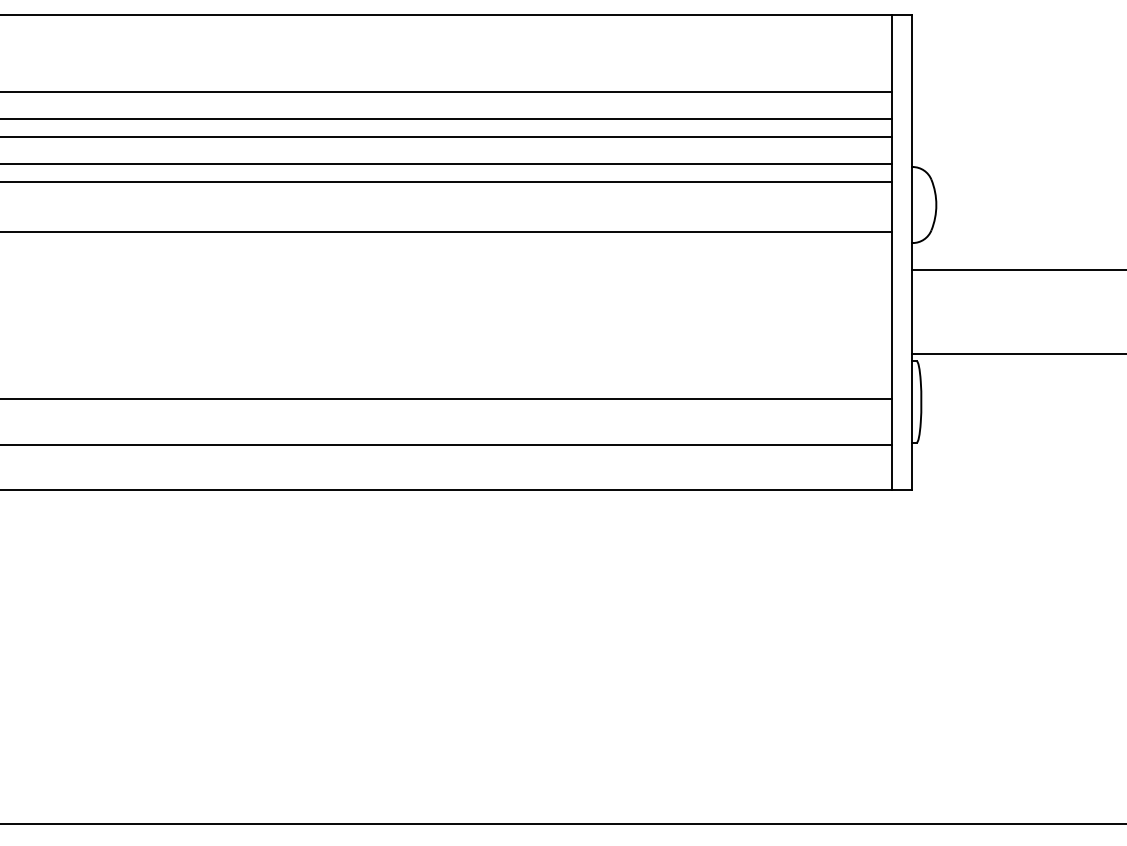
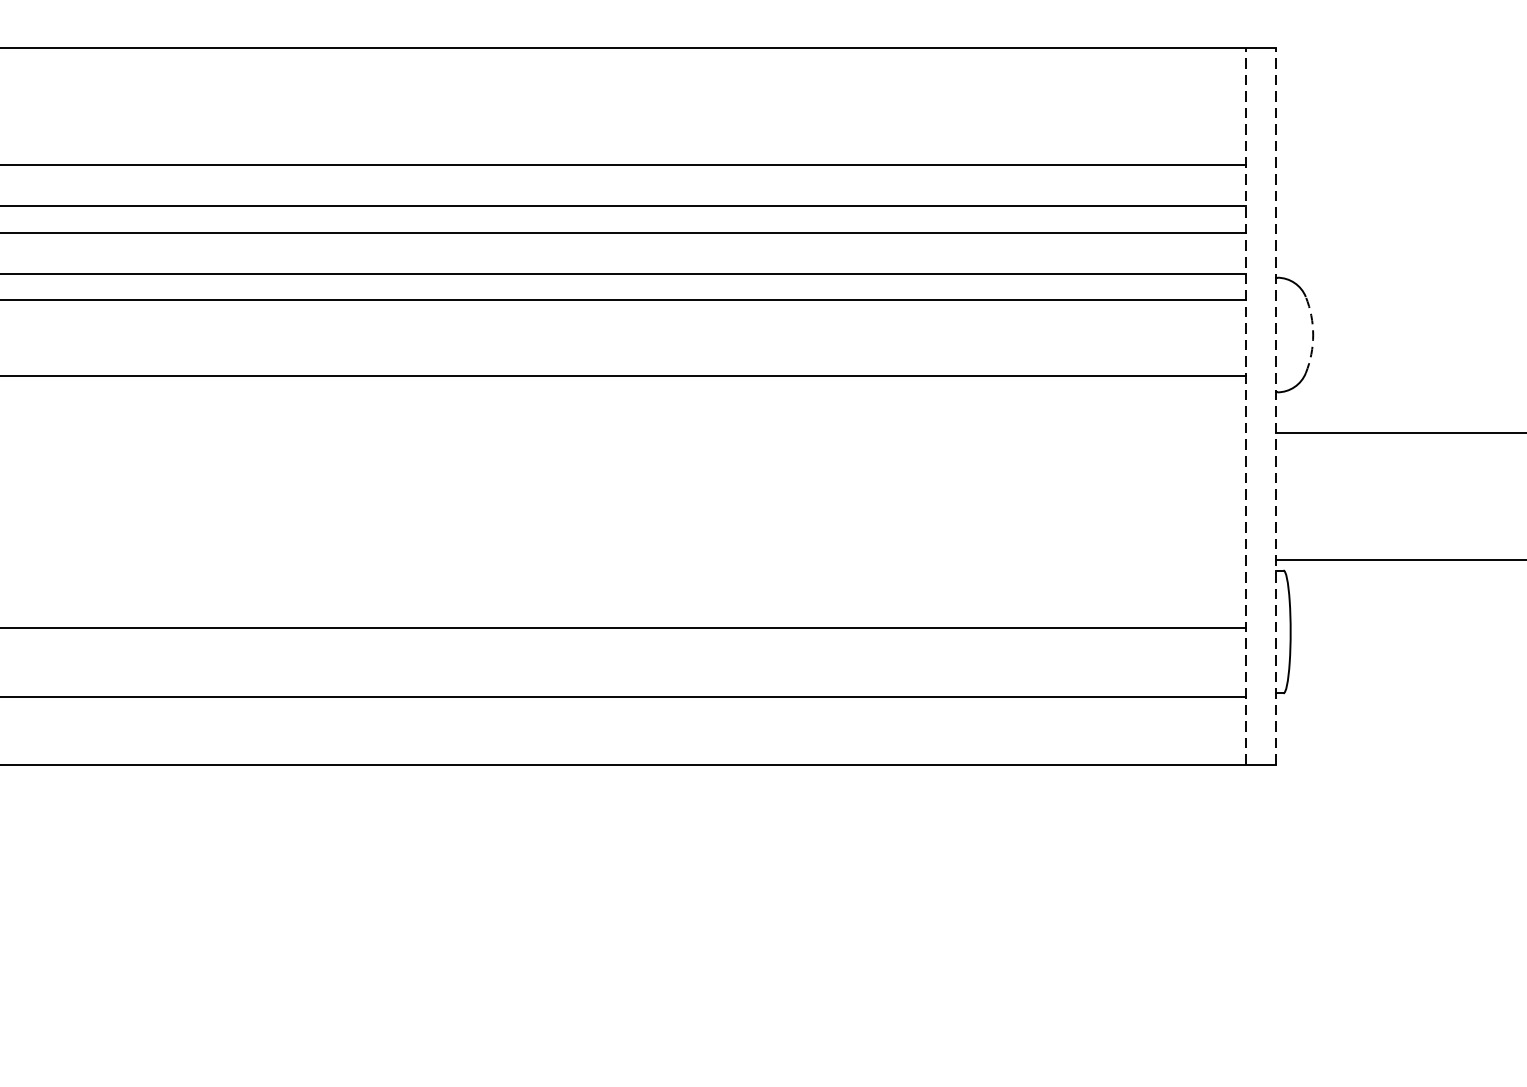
arc: (936, 205) -> (1313, 335), solid -> dashed
line: (891, 252) -> (1245, 406), solid -> dashed
line: (911, 252) -> (1275, 406), solid -> dashed

